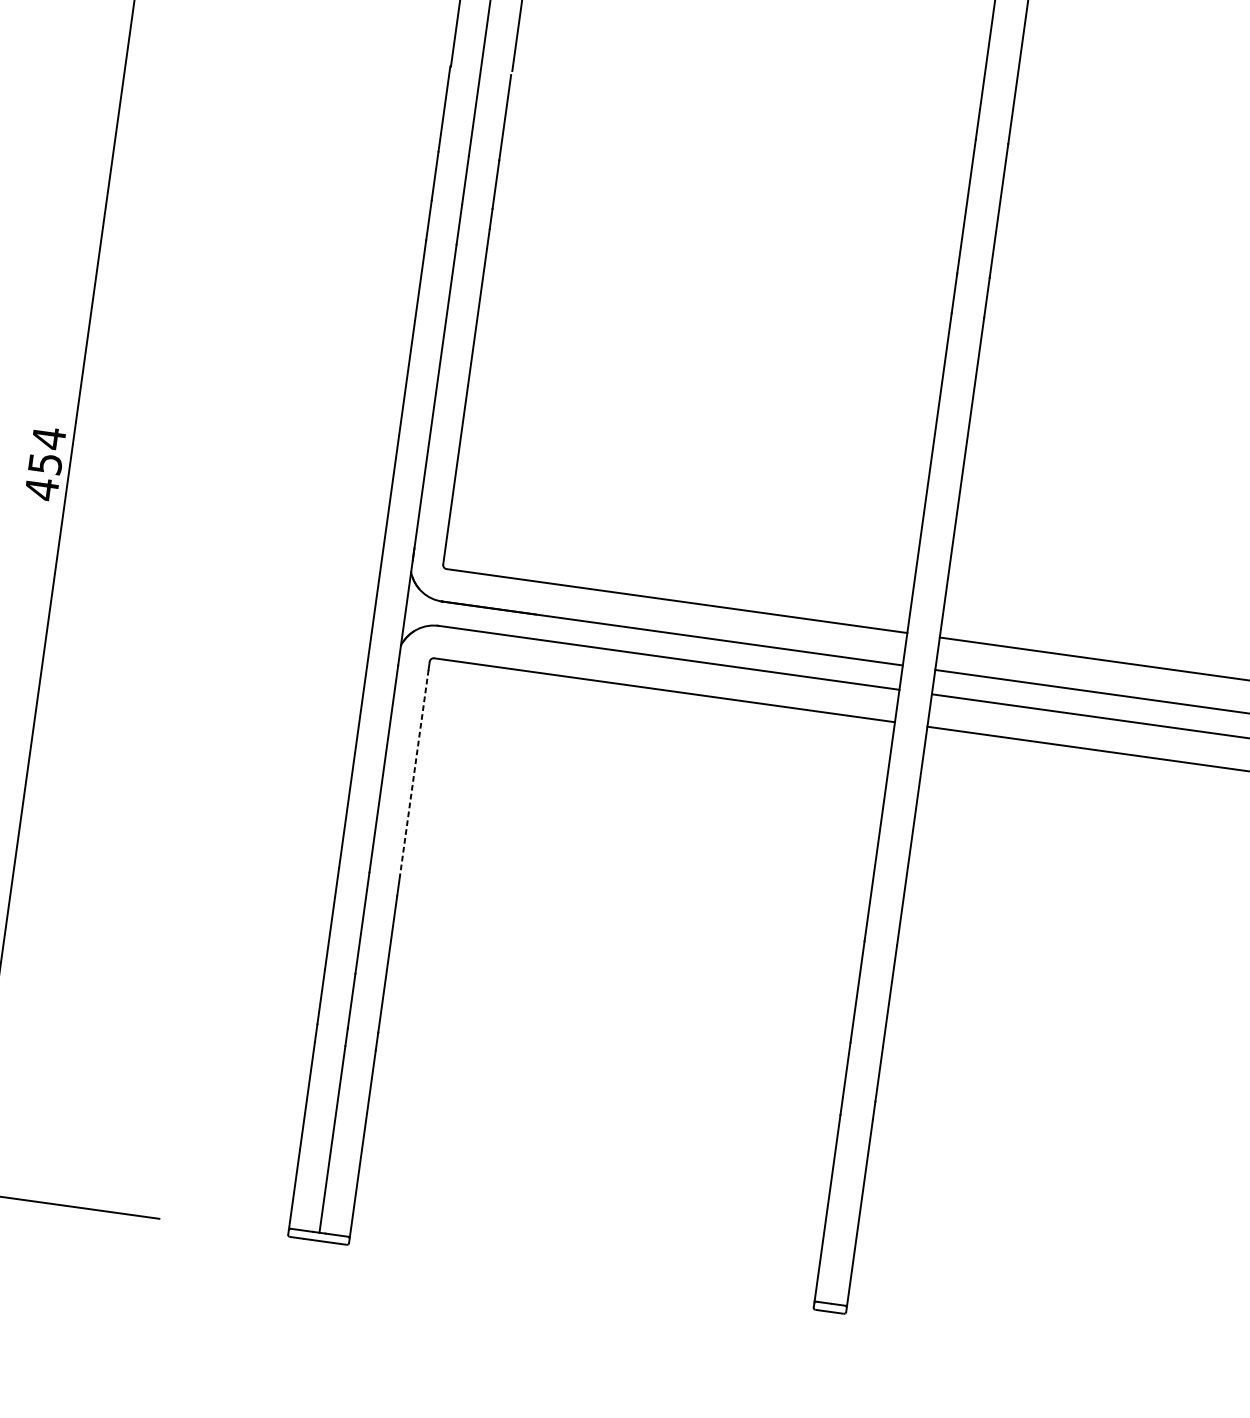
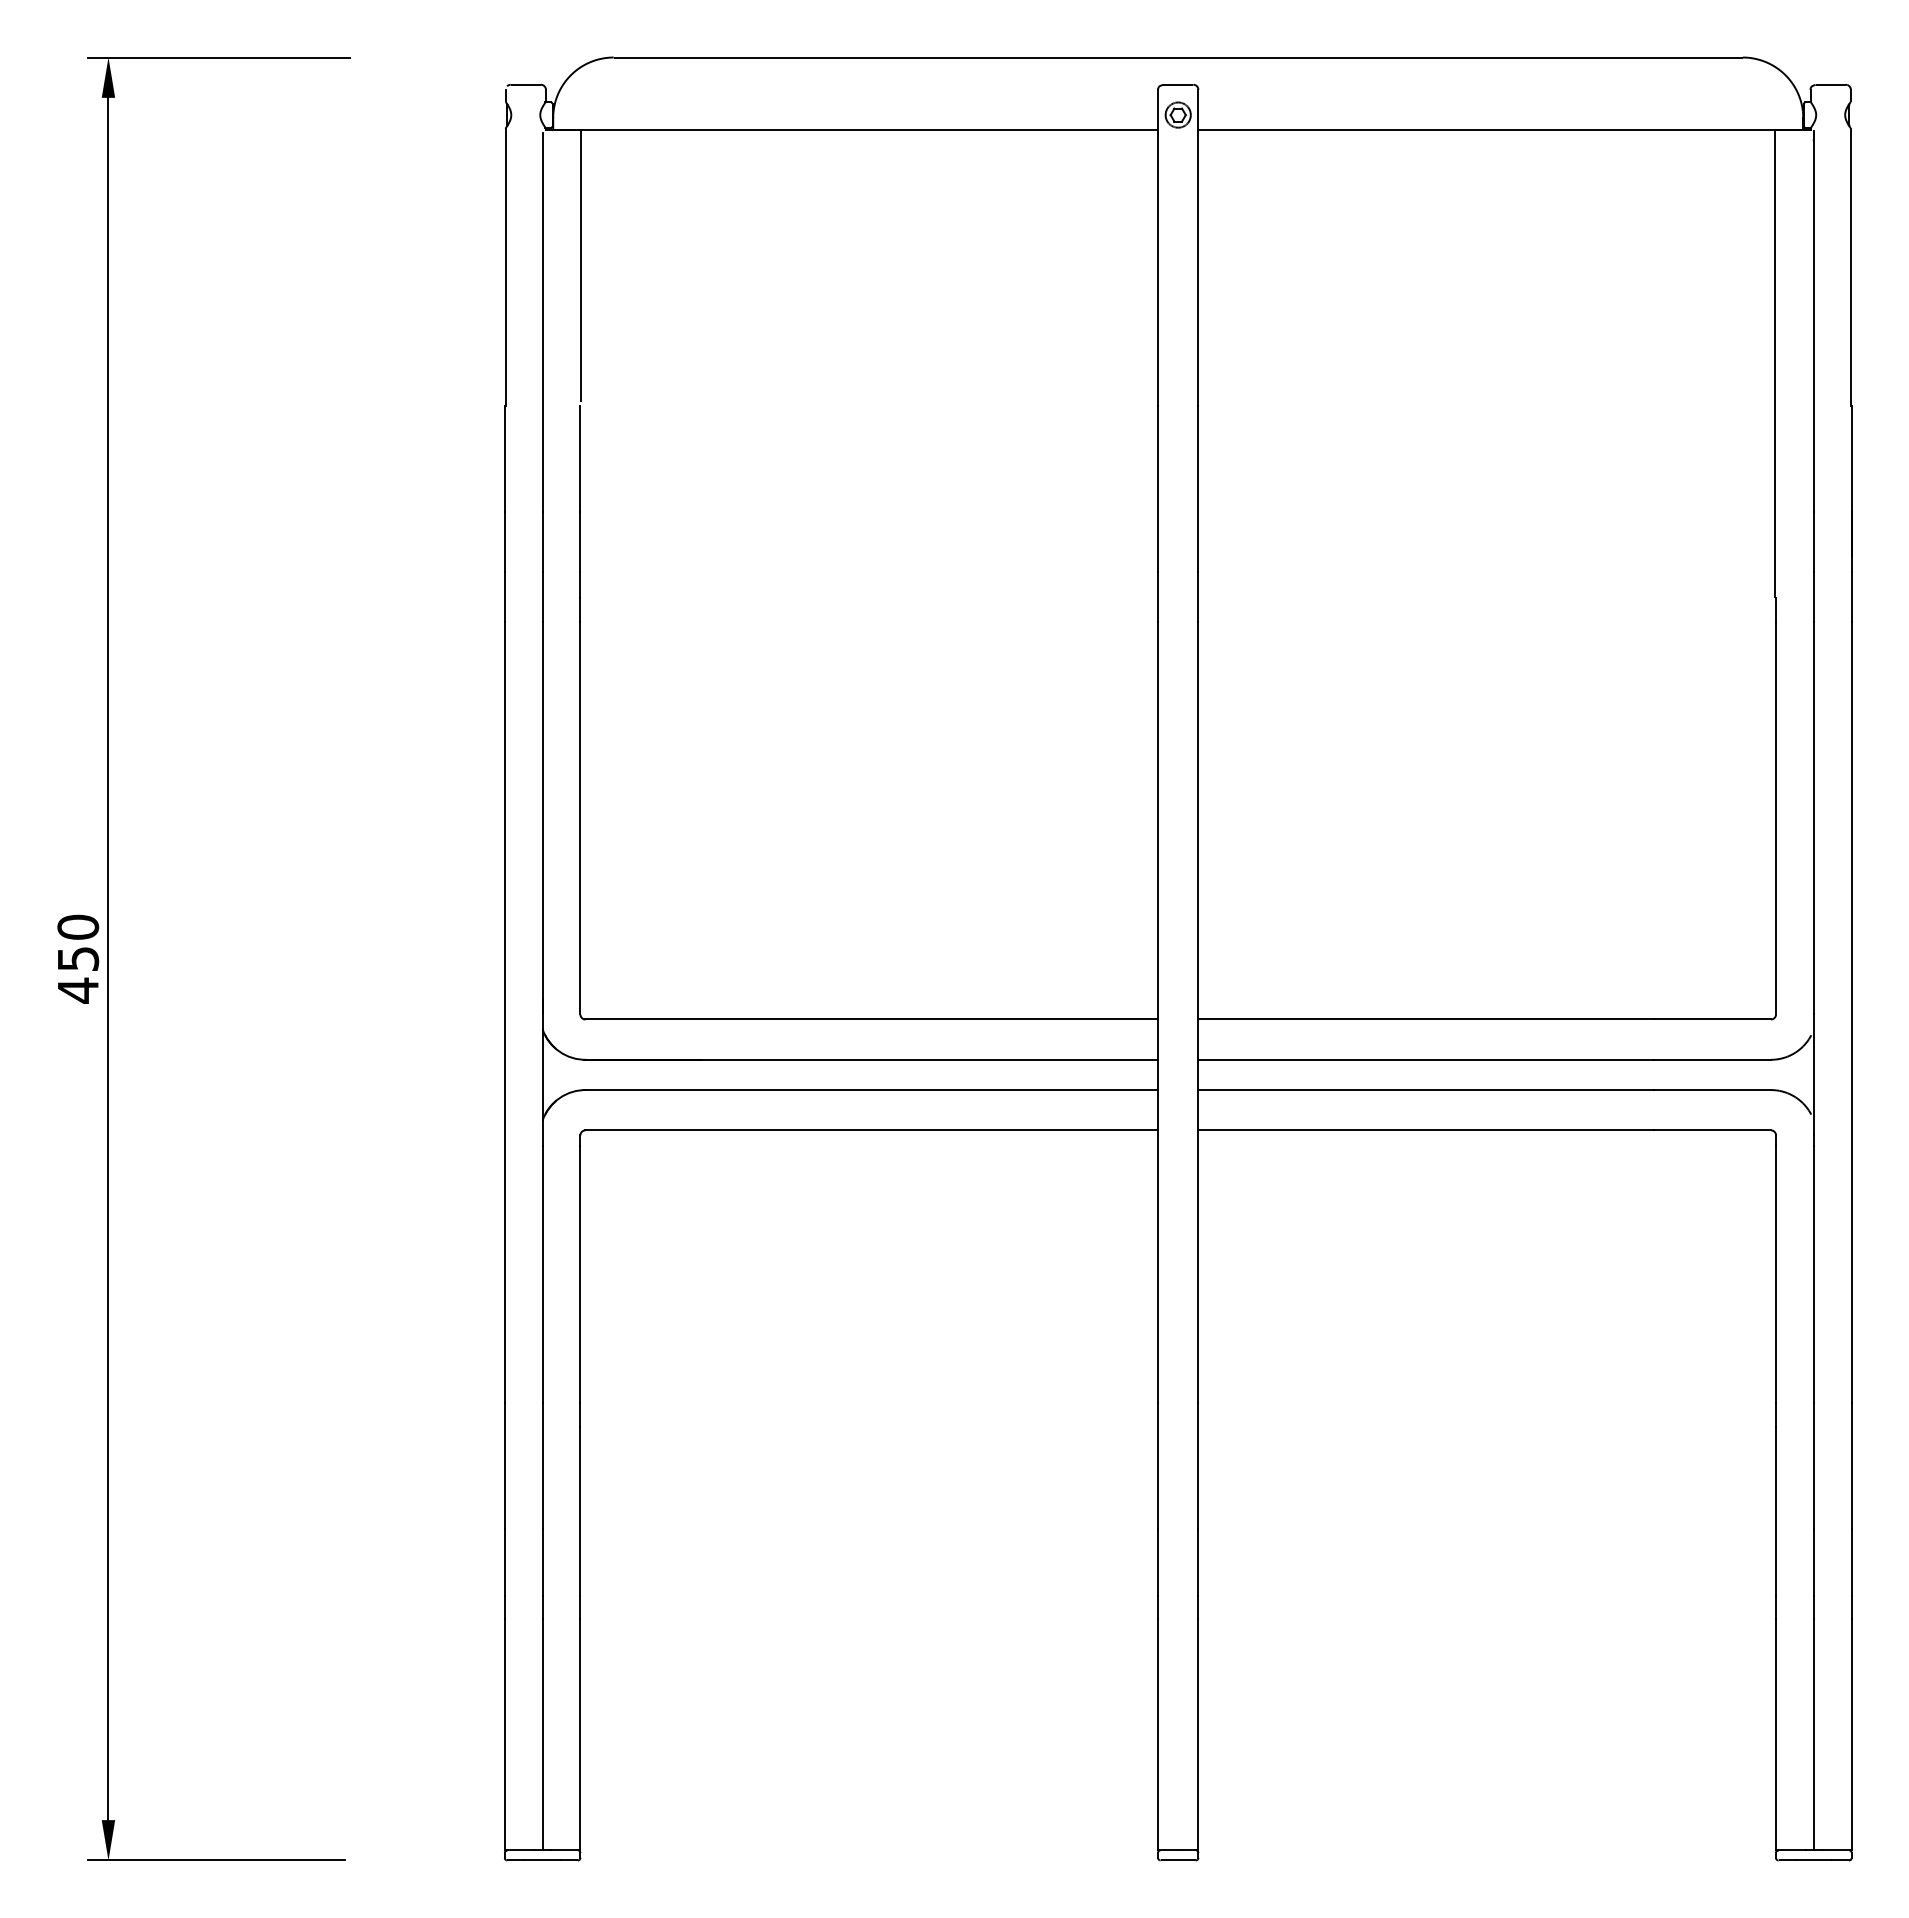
text: (49, 438) -> (78, 927), 454 -> 450
line: (414, 773) -> (580, 1274), dashed -> solid

